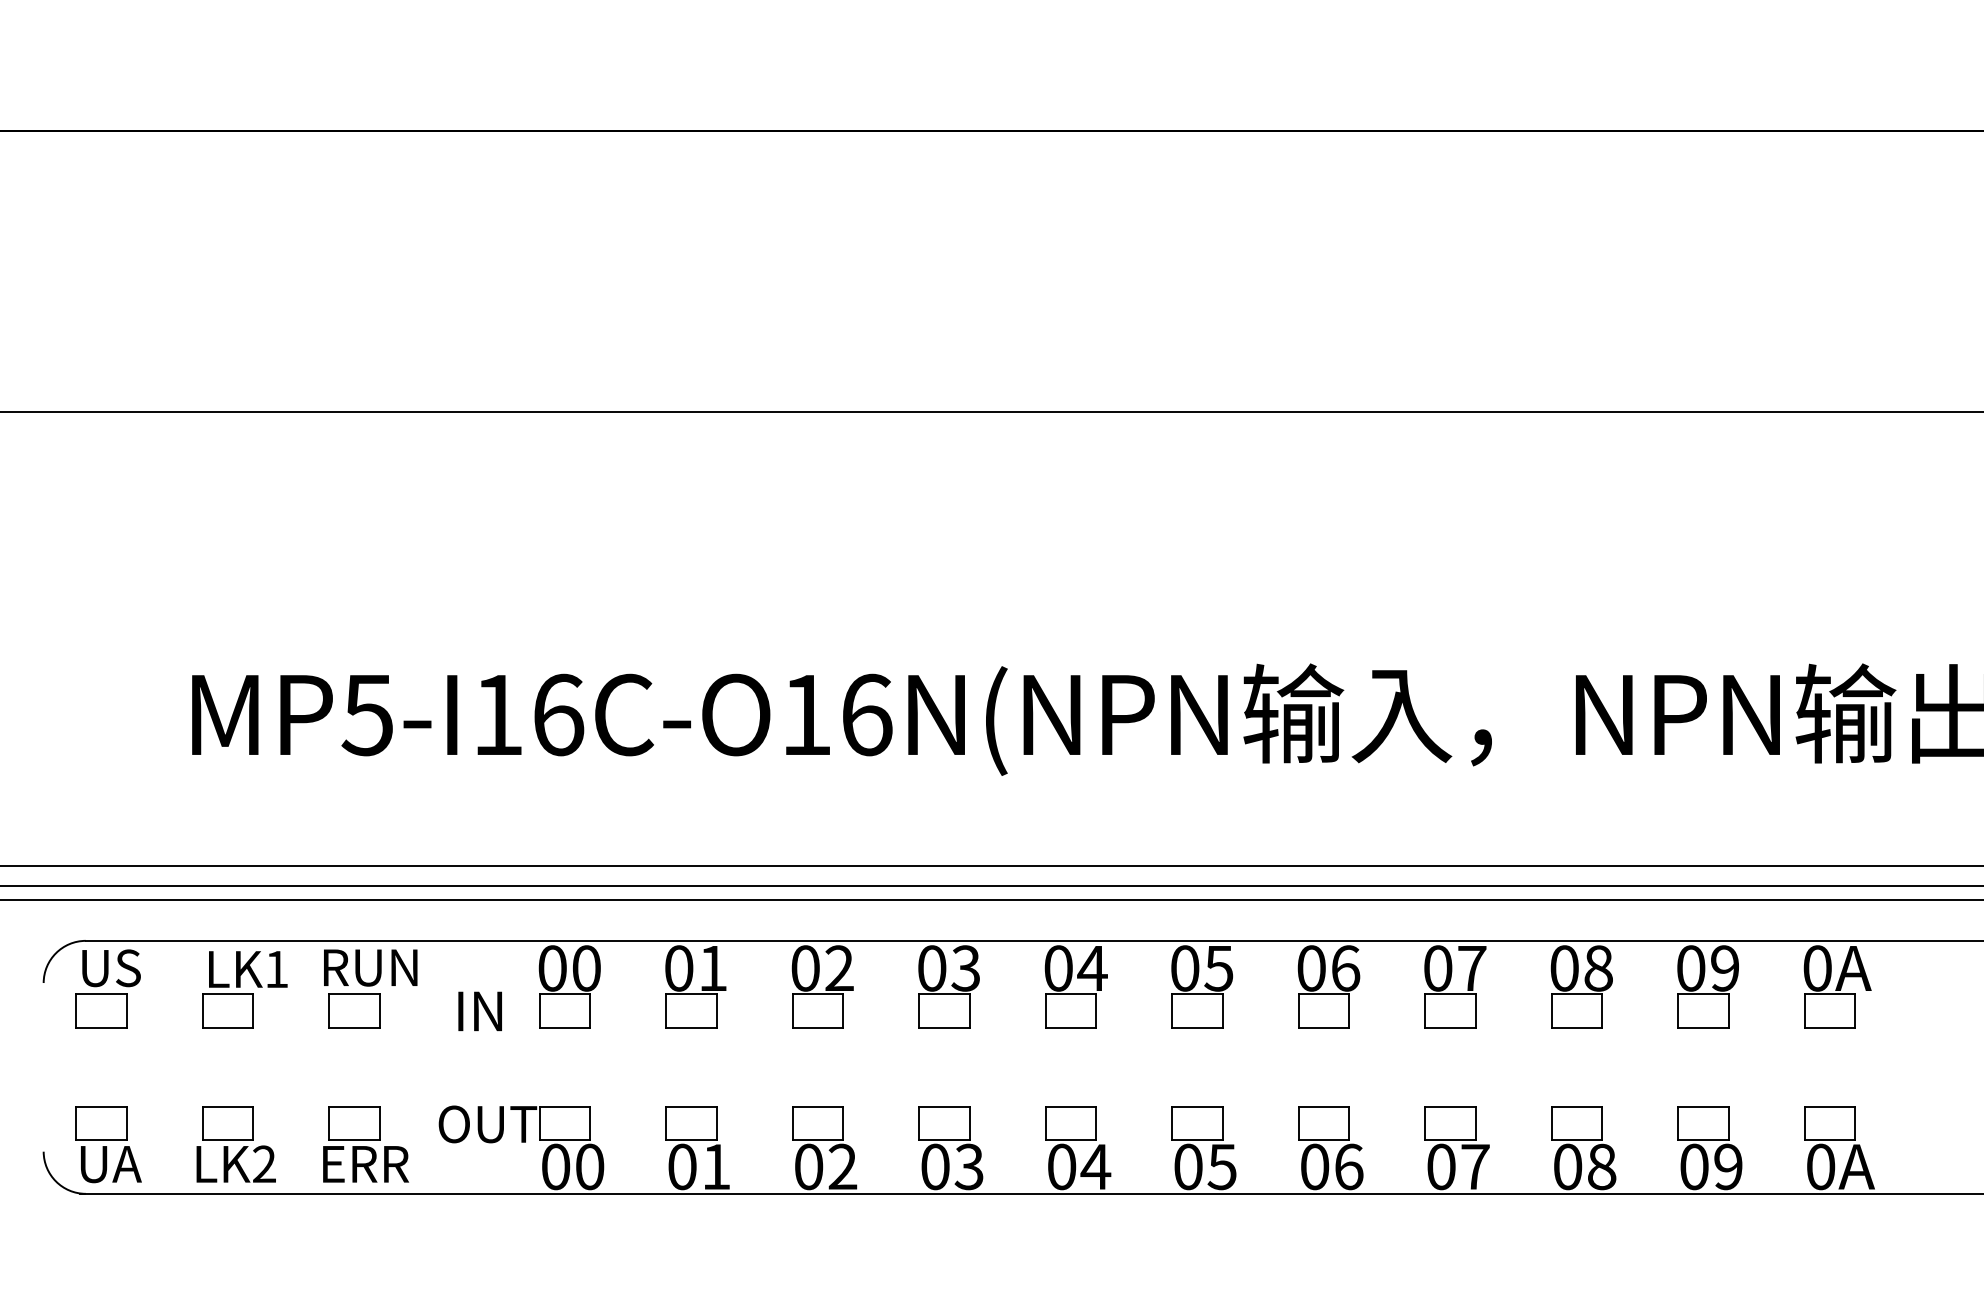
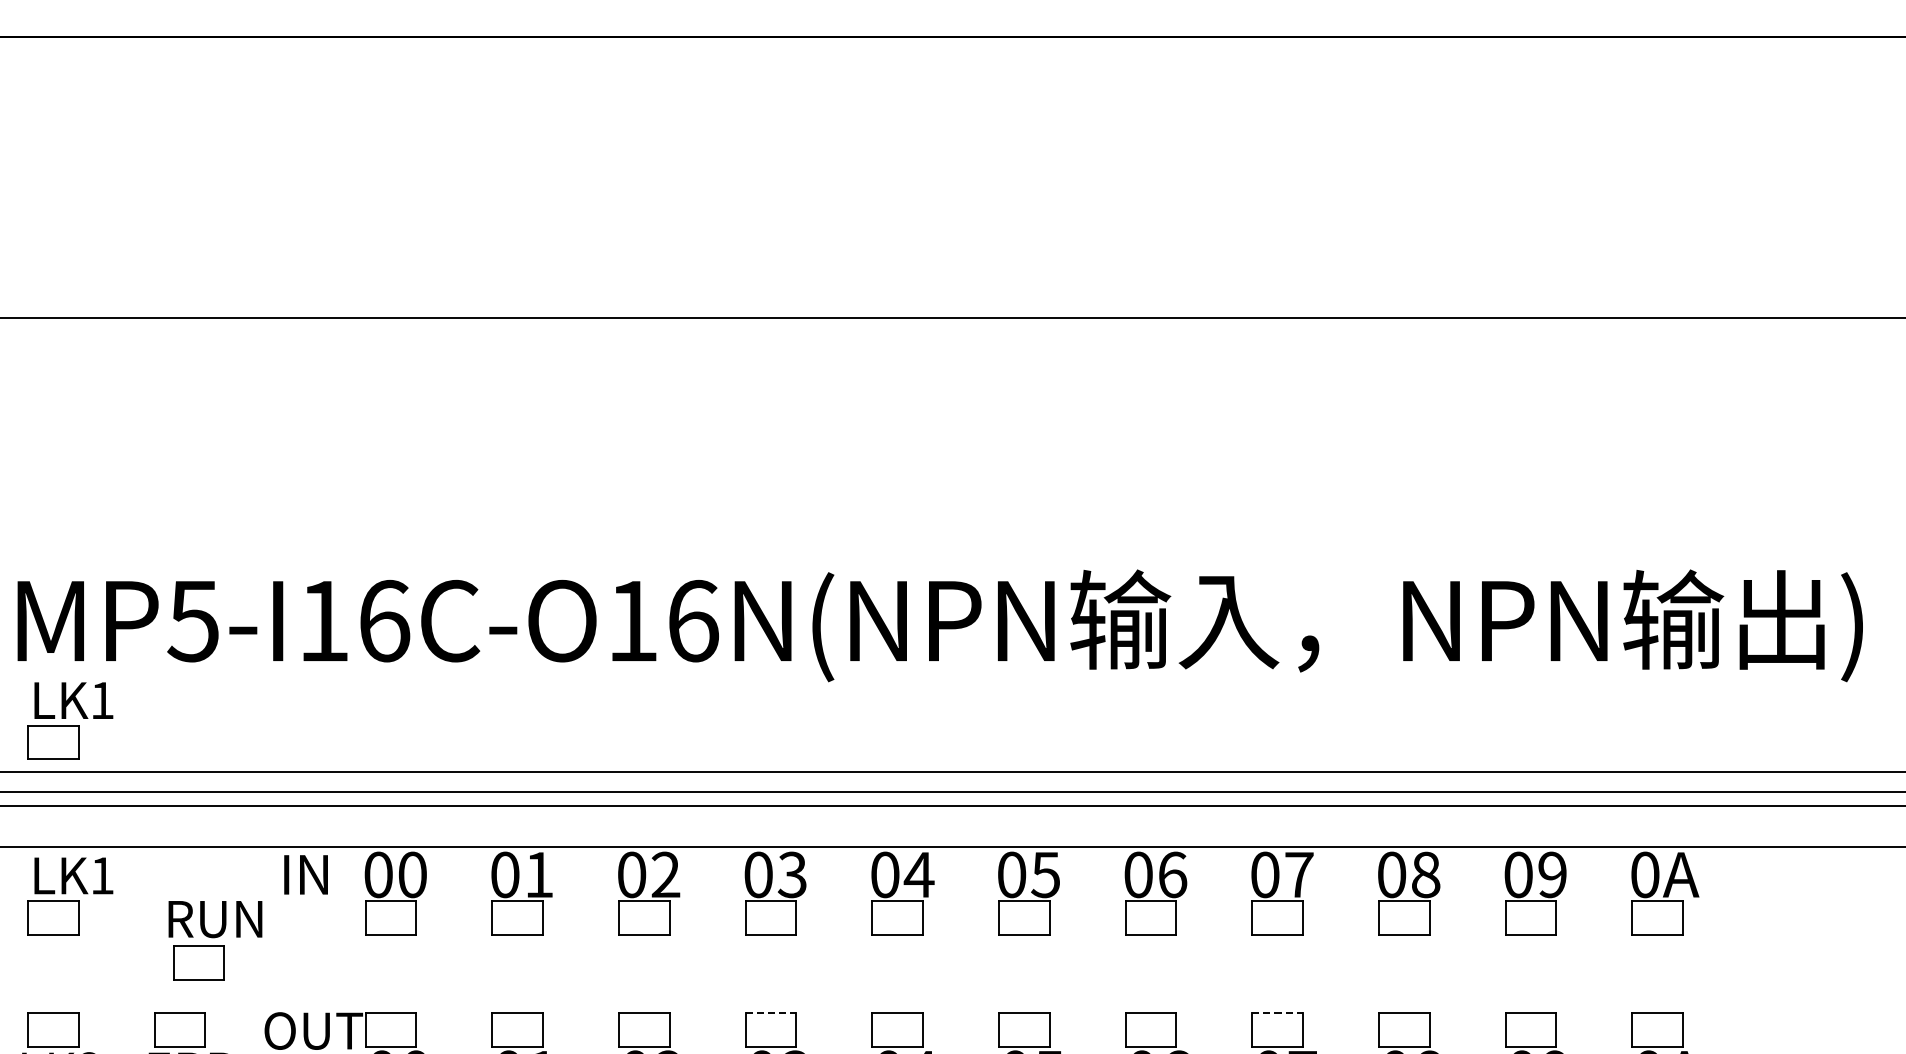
part: (244, 814) -> (70, 720), added
part: (370, 988) -> (215, 940), moved
text: (479, 1011) -> (305, 874), moved
line: (945, 1106) -> (771, 1013), solid -> dashed
line: (1451, 1106) -> (1278, 1013), solid -> dashed

